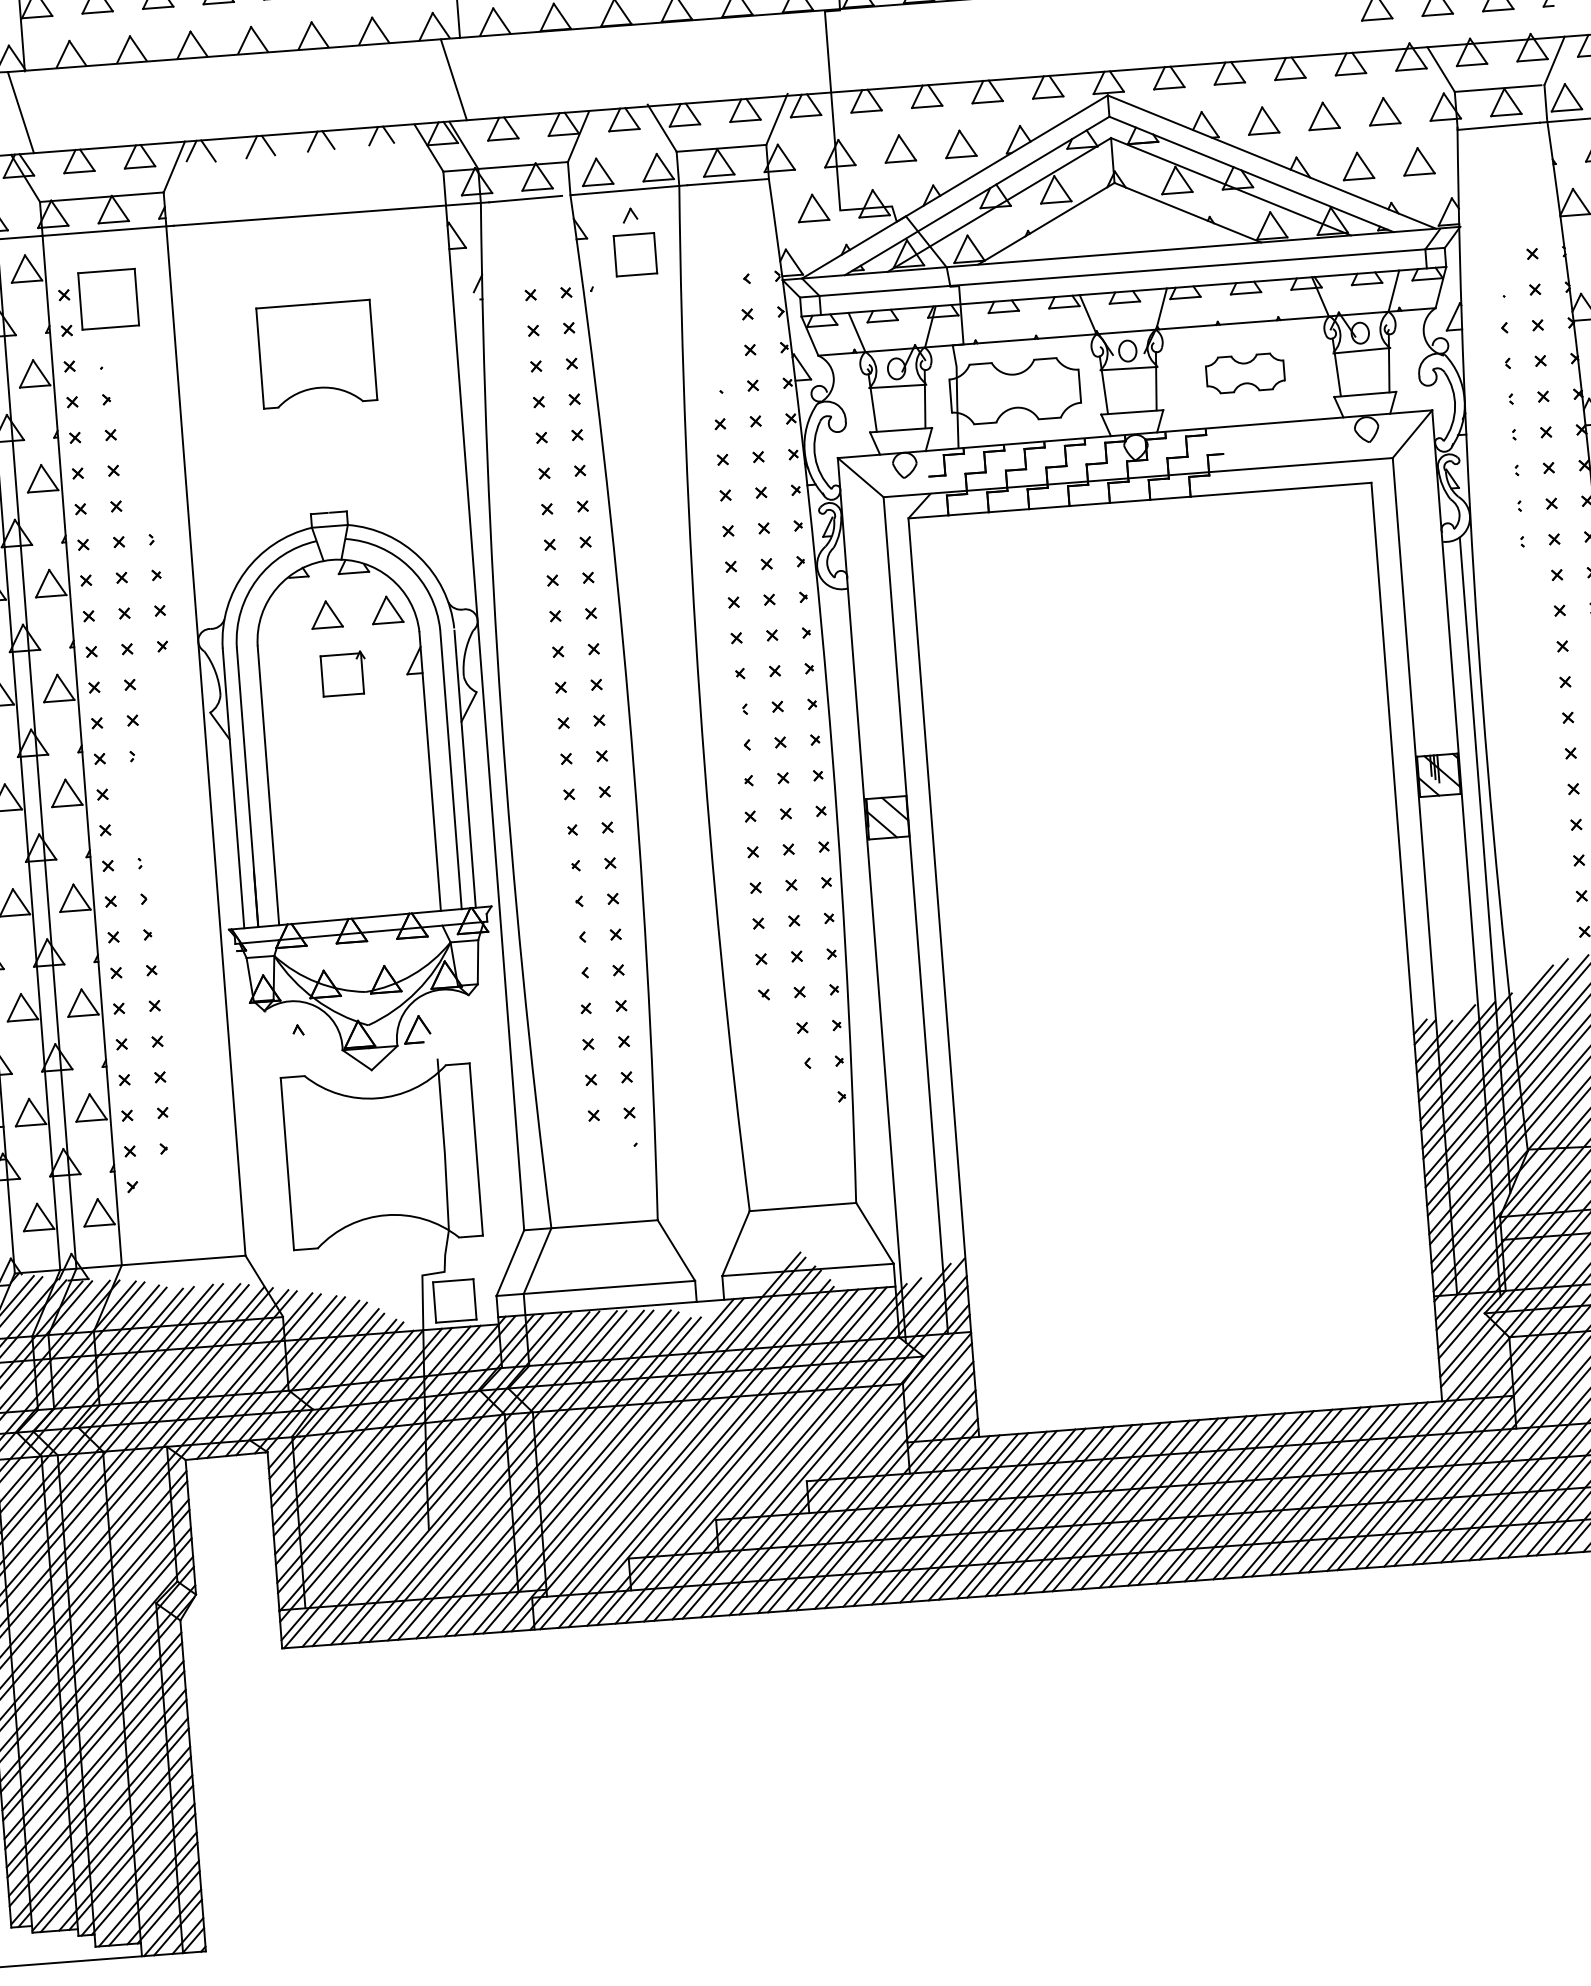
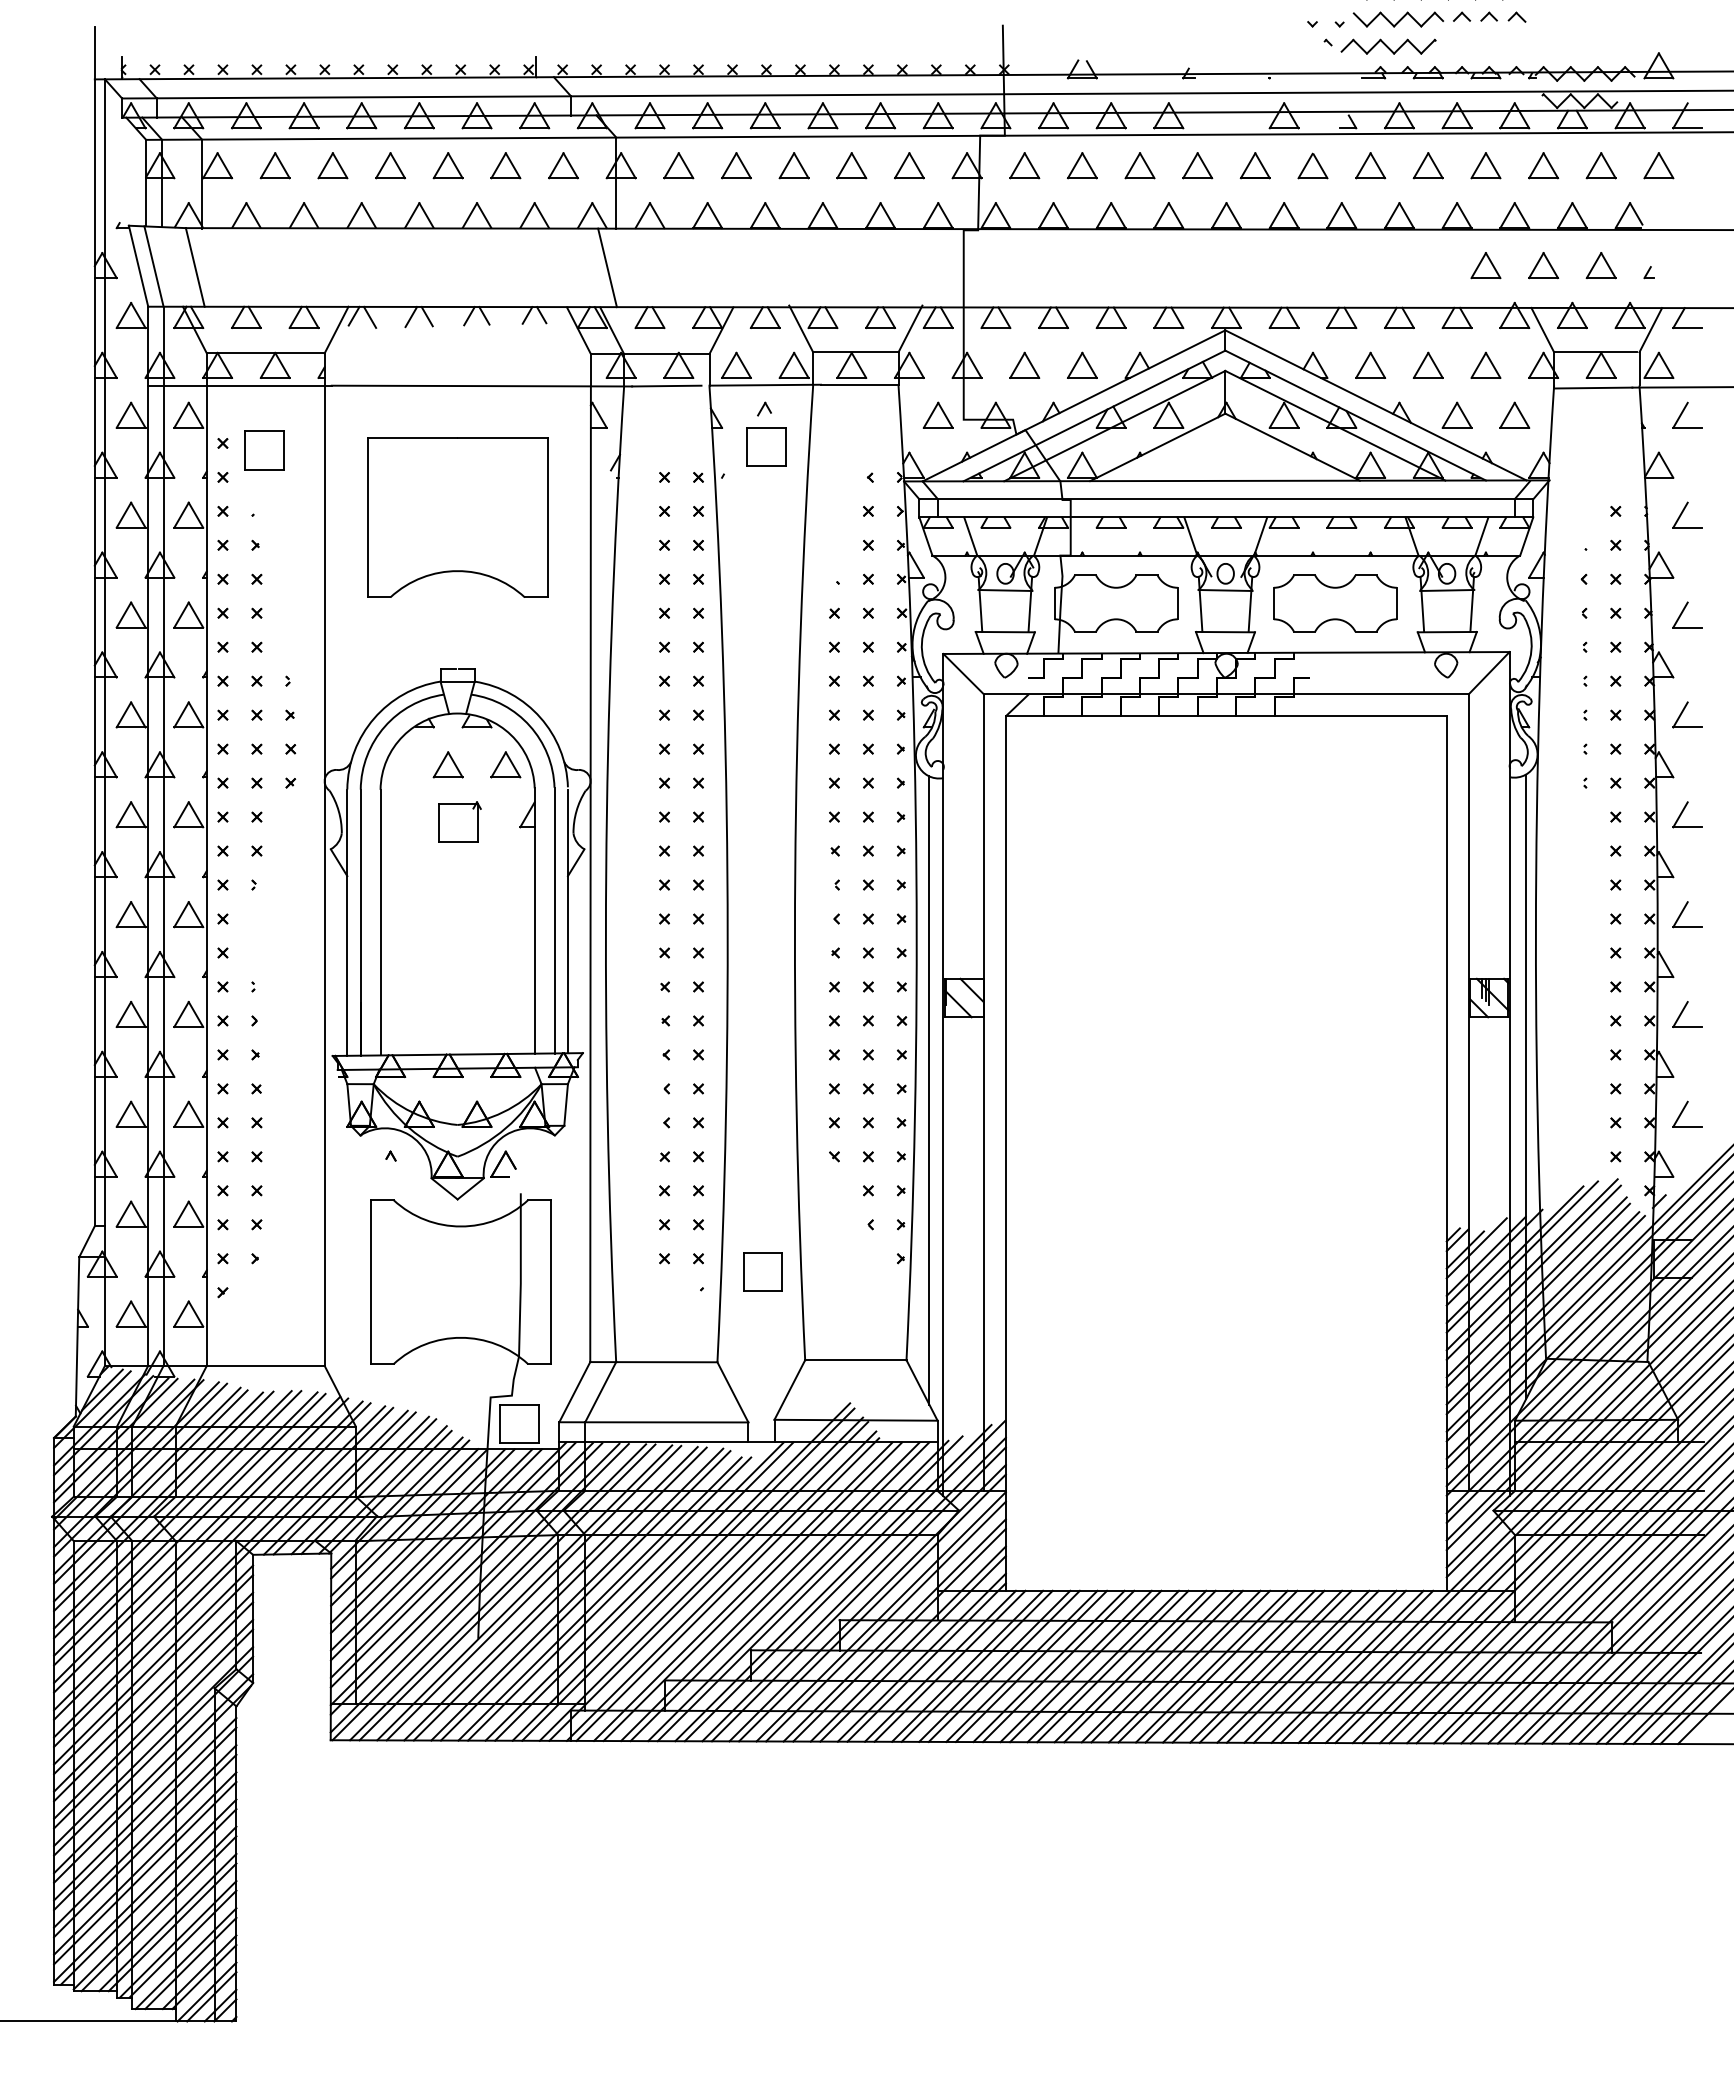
part: (108, 299) -> (264, 450), size x0.71
part: (316, 354) -> (457, 517), size x1.67
part: (1245, 373) -> (1335, 603), size x1.67
line: (858, 917) -> (929, 1090), added
part: (697, 1121) -> (762, 1271), added

